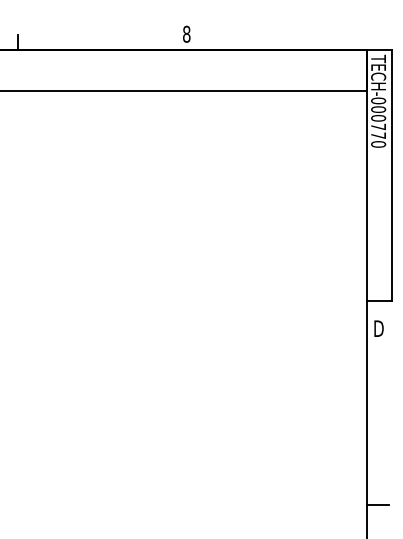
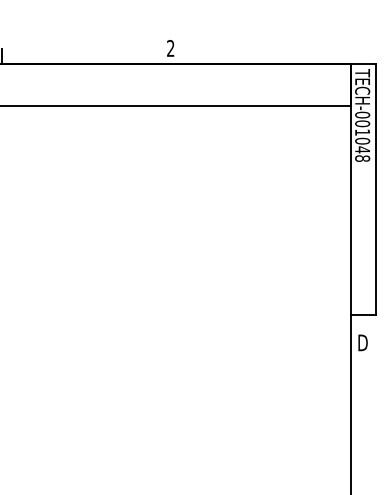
text: (186, 33) -> (170, 47), 8 -> 2
text: (378, 131) -> (362, 145), TECH-000770 -> TECH-001048

